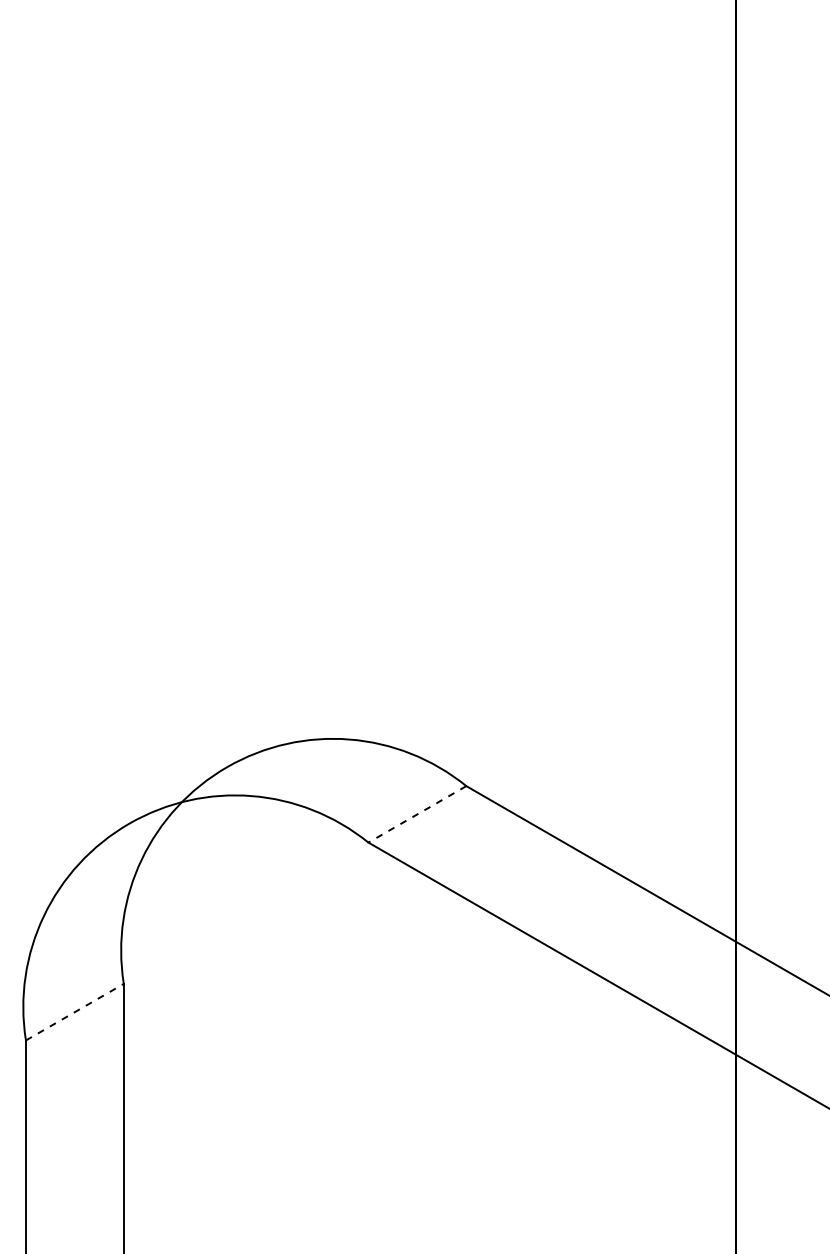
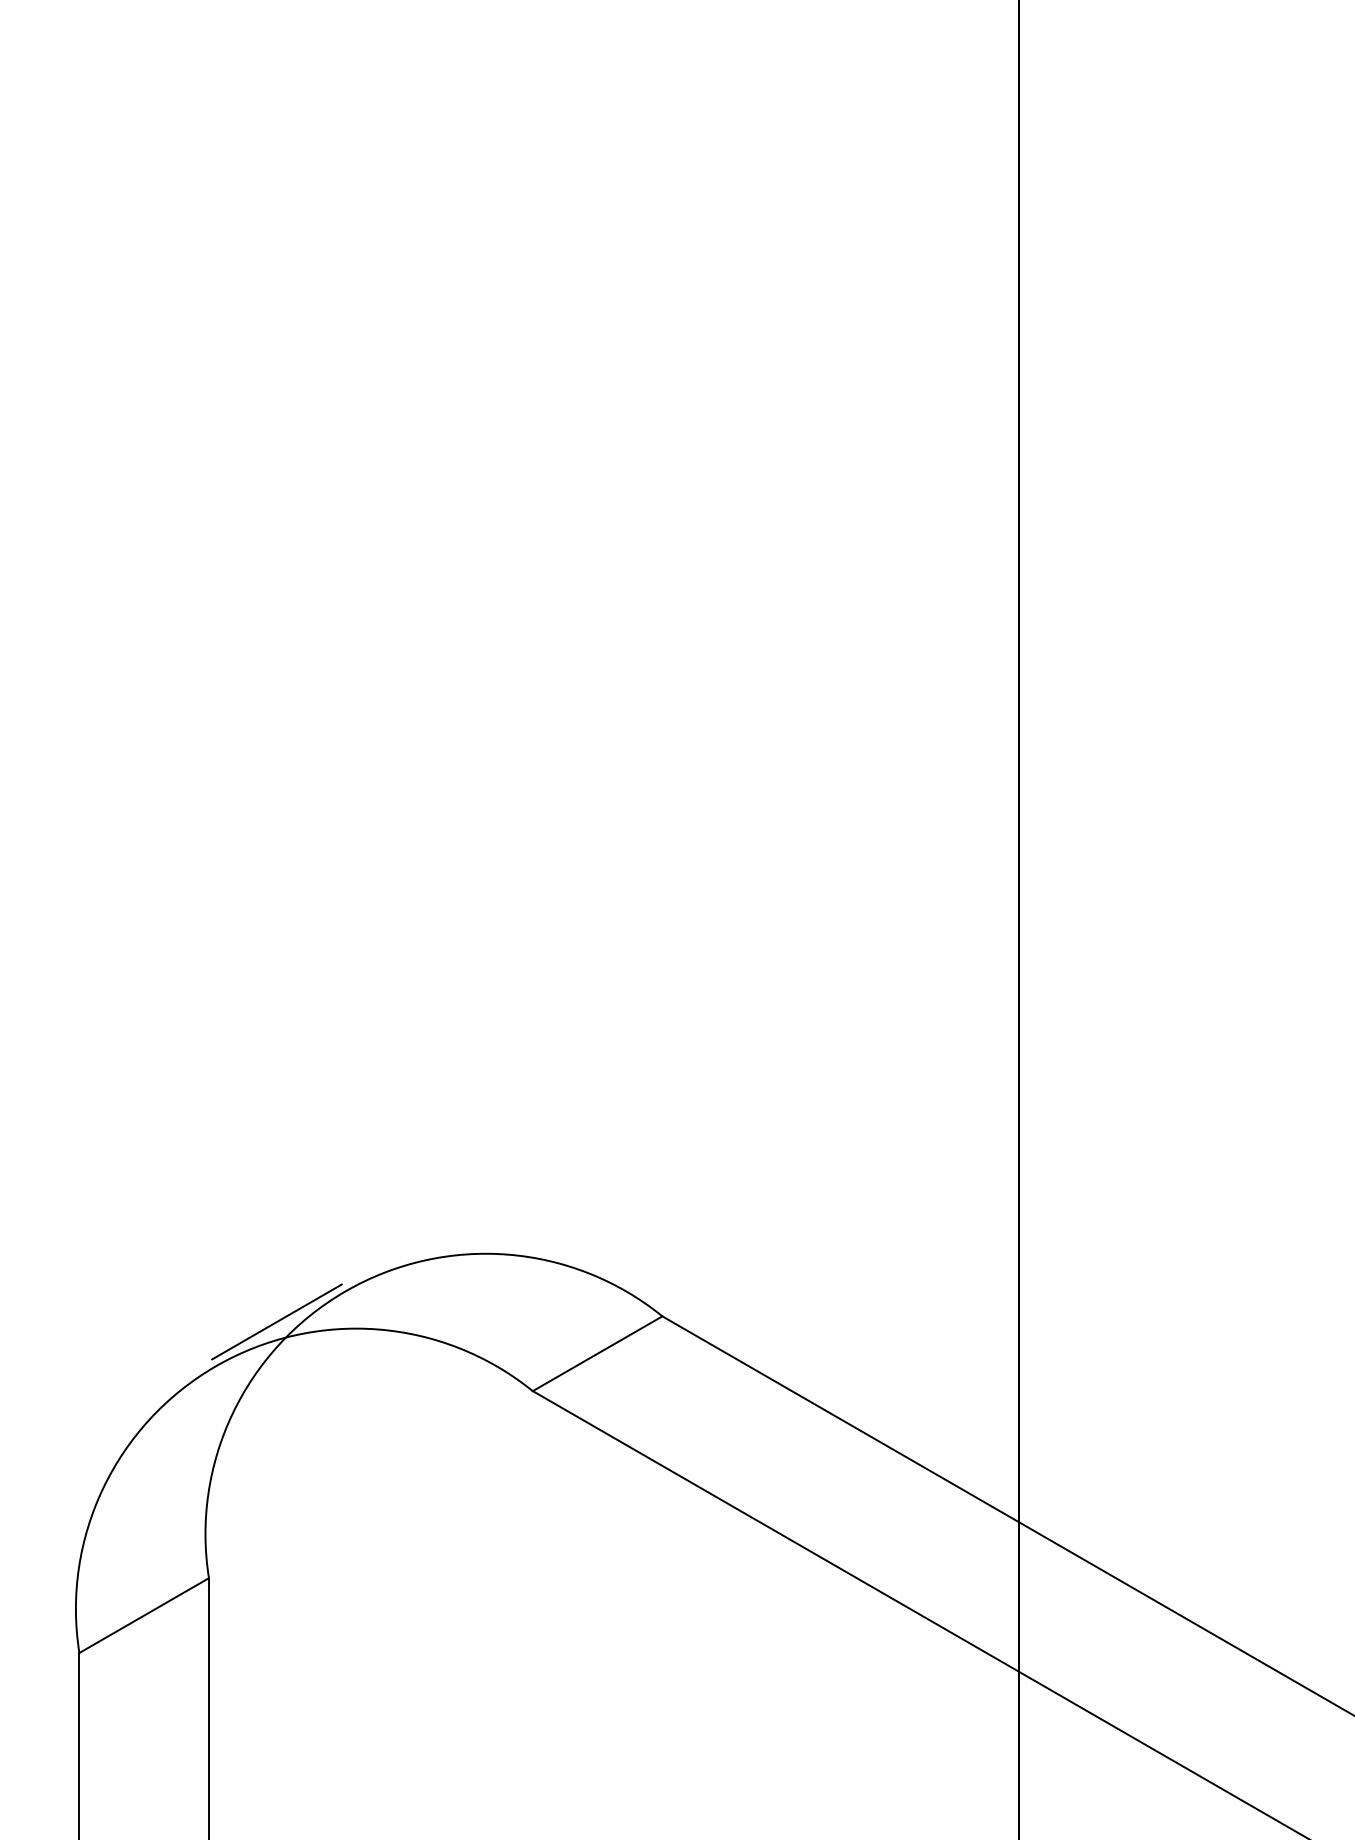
line: (174, 790) -> (276, 1321), added
line: (417, 814) -> (597, 1353), dashed -> solid
line: (75, 1012) -> (144, 1615), dashed -> solid

